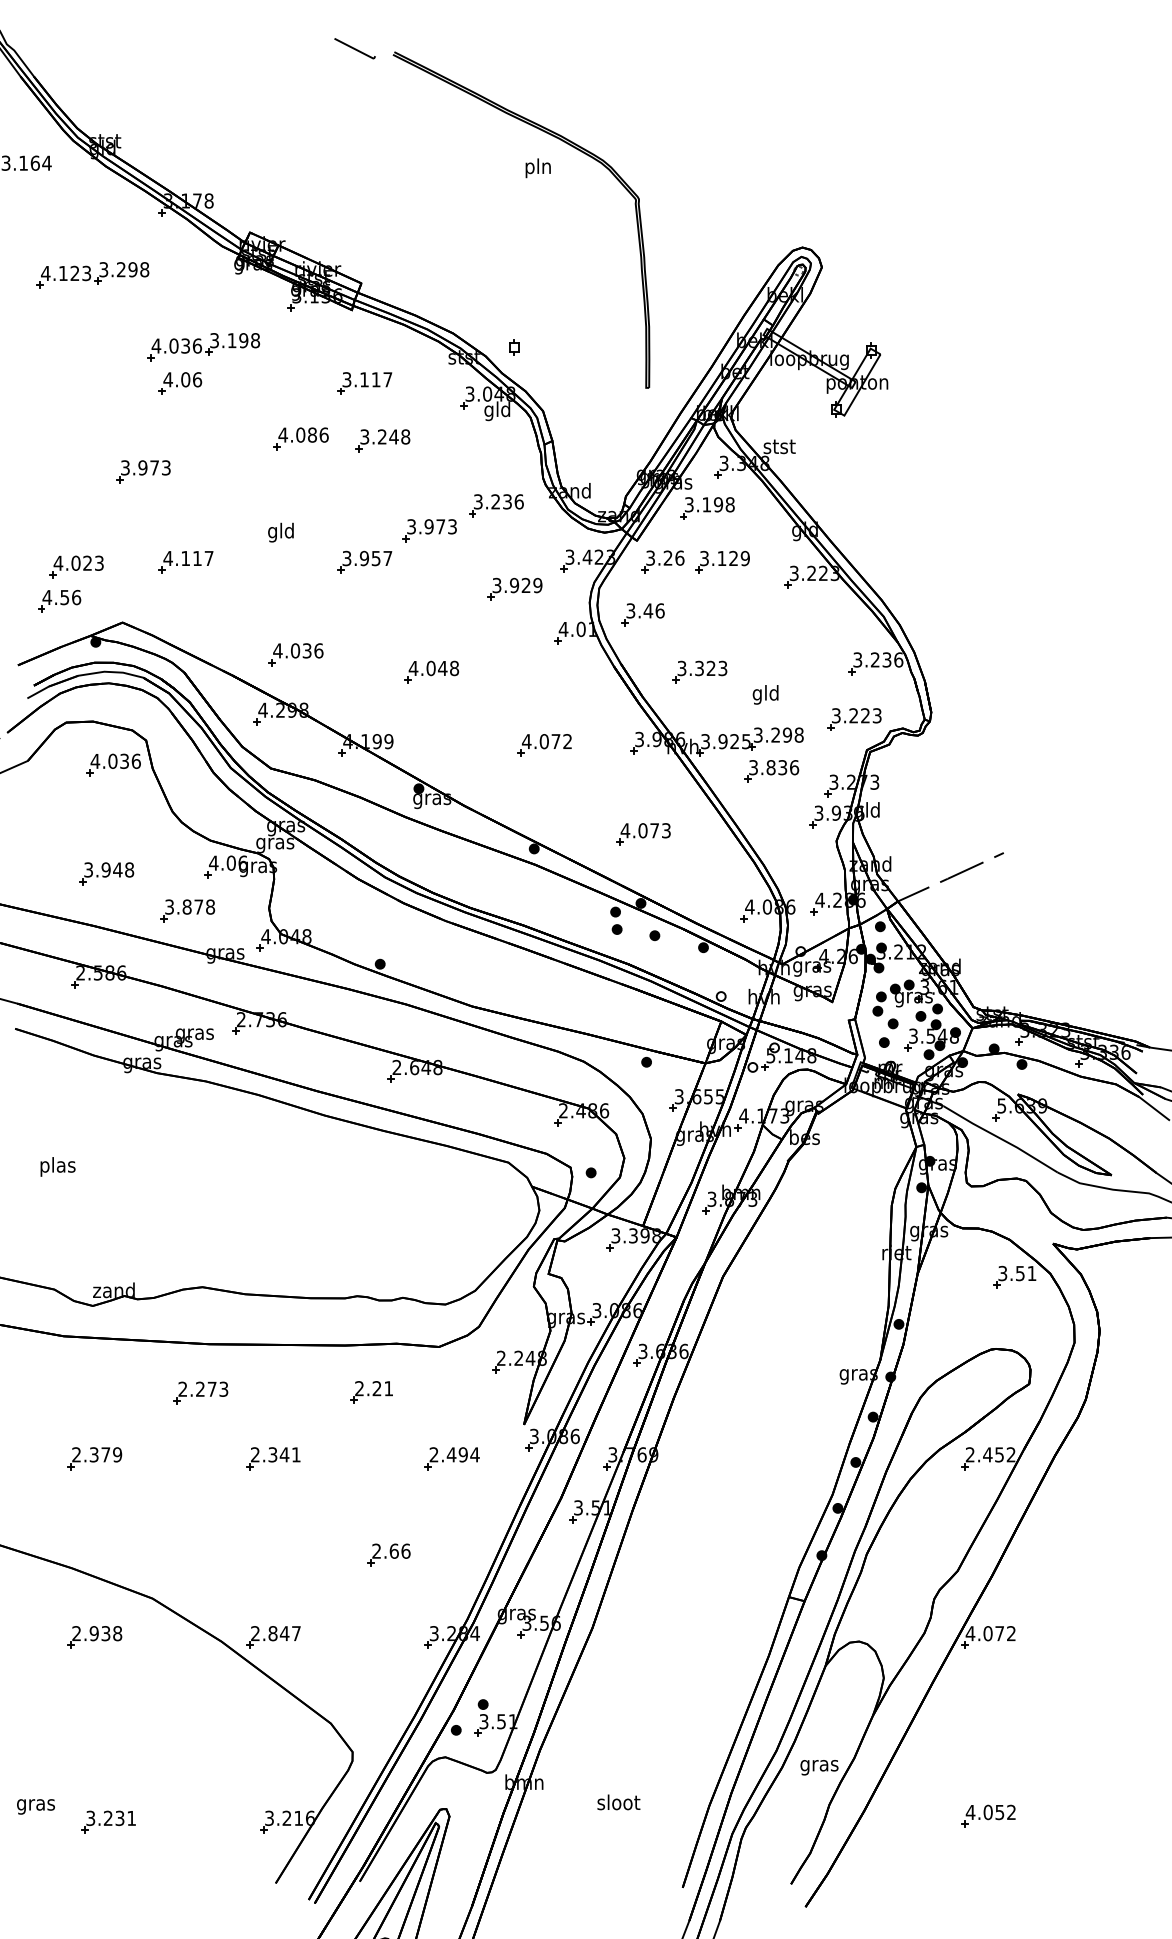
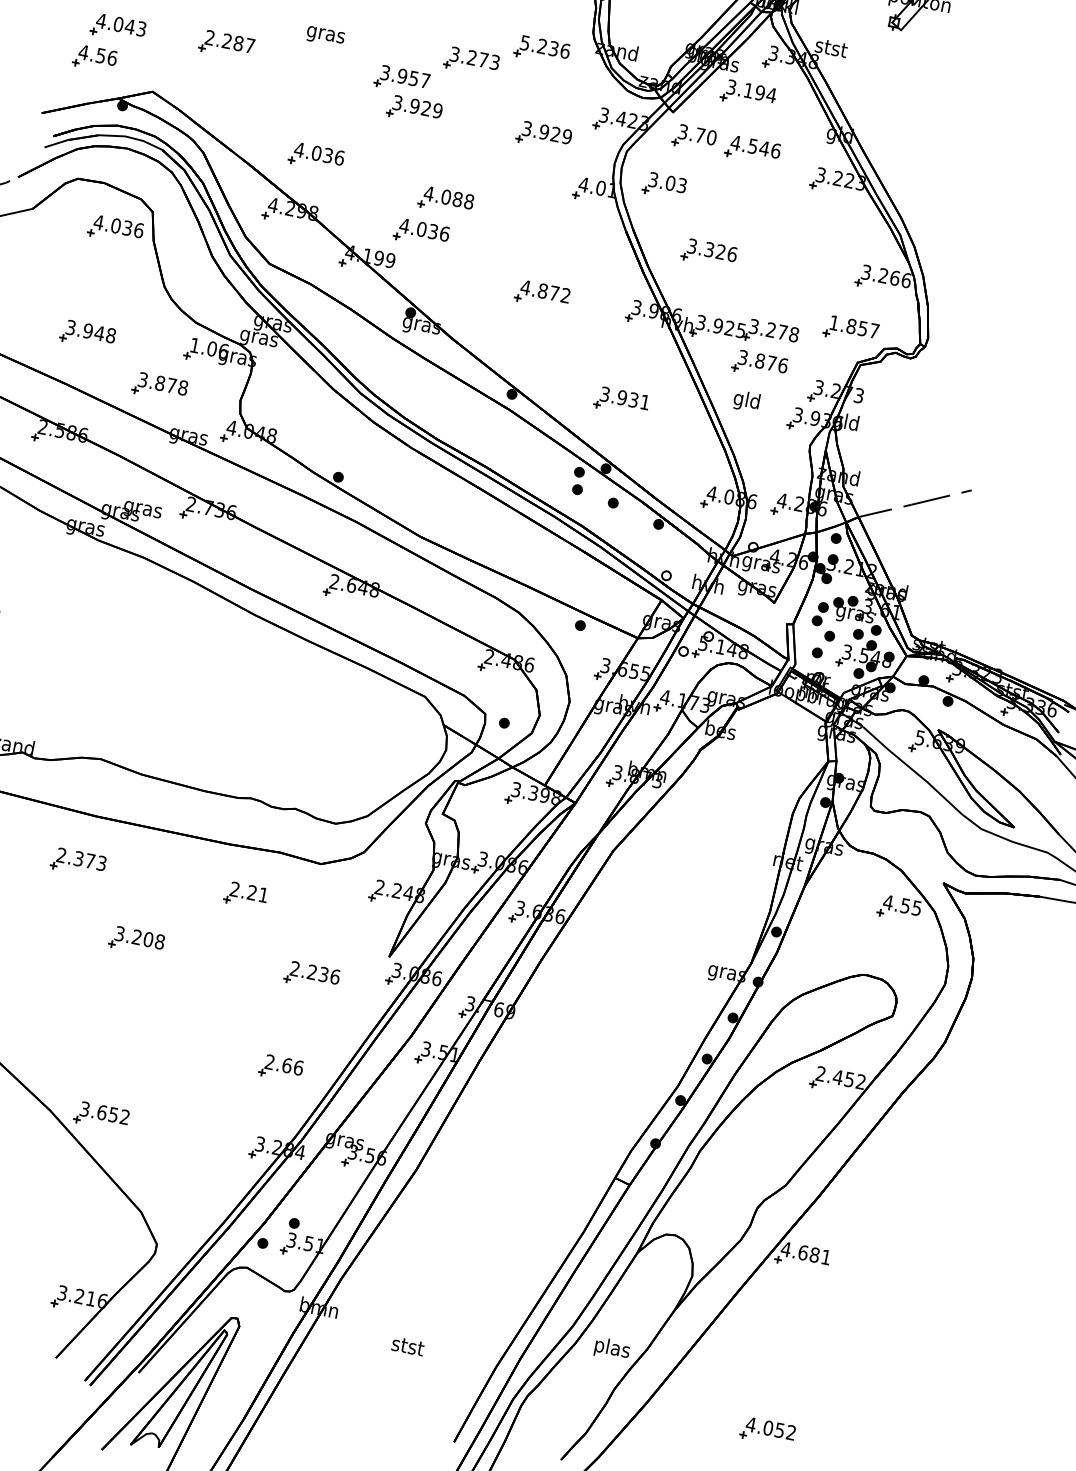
text: (478, 501) -> (525, 42), 3.236 -> 5.236
text: (729, 504) -> (770, 94), 3.198 -> 3.194
text: (428, 526) -> (471, 57), 3.973 -> 3.273
text: (281, 532) -> (326, 34), gld -> gras
text: (673, 557) -> (705, 135), 3.26 -> 3.70
text: (182, 558) -> (224, 40), 4.117 -> 2.287
text: (724, 558) -> (755, 146), 3.129 -> 4.546
text: (87, 562) -> (130, 25), 4.023 -> 4.043
part: (382, 588) -> (414, 109), added
text: (653, 610) -> (675, 183), 3.46 -> 3.03
text: (886, 659) -> (894, 277), 3.236 -> 3.266
text: (442, 668) -> (457, 199), 4.048 -> 4.088
text: (722, 668) -> (731, 254), 3.323 -> 3.326
text: (765, 694) -> (746, 401), moved
part: (413, 708) -> (421, 233), added
text: (856, 715) -> (854, 326), 3.223 -> 1.857
text: (787, 734) -> (782, 331), 3.298 -> 3.278
text: (543, 741) -> (542, 290), 4.072 -> 4.872
text: (782, 767) -> (771, 363), 3.836 -> 3.876
text: (645, 830) -> (624, 398), 4.073 -> 3.931
text: (213, 862) -> (194, 344), 4.06 -> 1.06
text: (1017, 1273) -> (902, 905), 3.51 -> 4.55
text: (200, 1389) -> (78, 859), 2.273 -> 2.373
text: (275, 1454) -> (139, 937), 2.341 -> 3.208
text: (462, 1454) -> (323, 974), 2.494 -> 2.236
part: (388, 1554) -> (280, 1067), moved
text: (275, 1633) -> (104, 1113), 2.847 -> 3.652
text: (999, 1633) -> (814, 1254), 4.072 -> 4.681
text: (819, 1765) -> (612, 1349), gras -> plas
text: (618, 1802) -> (407, 1345), sloot -> stst

